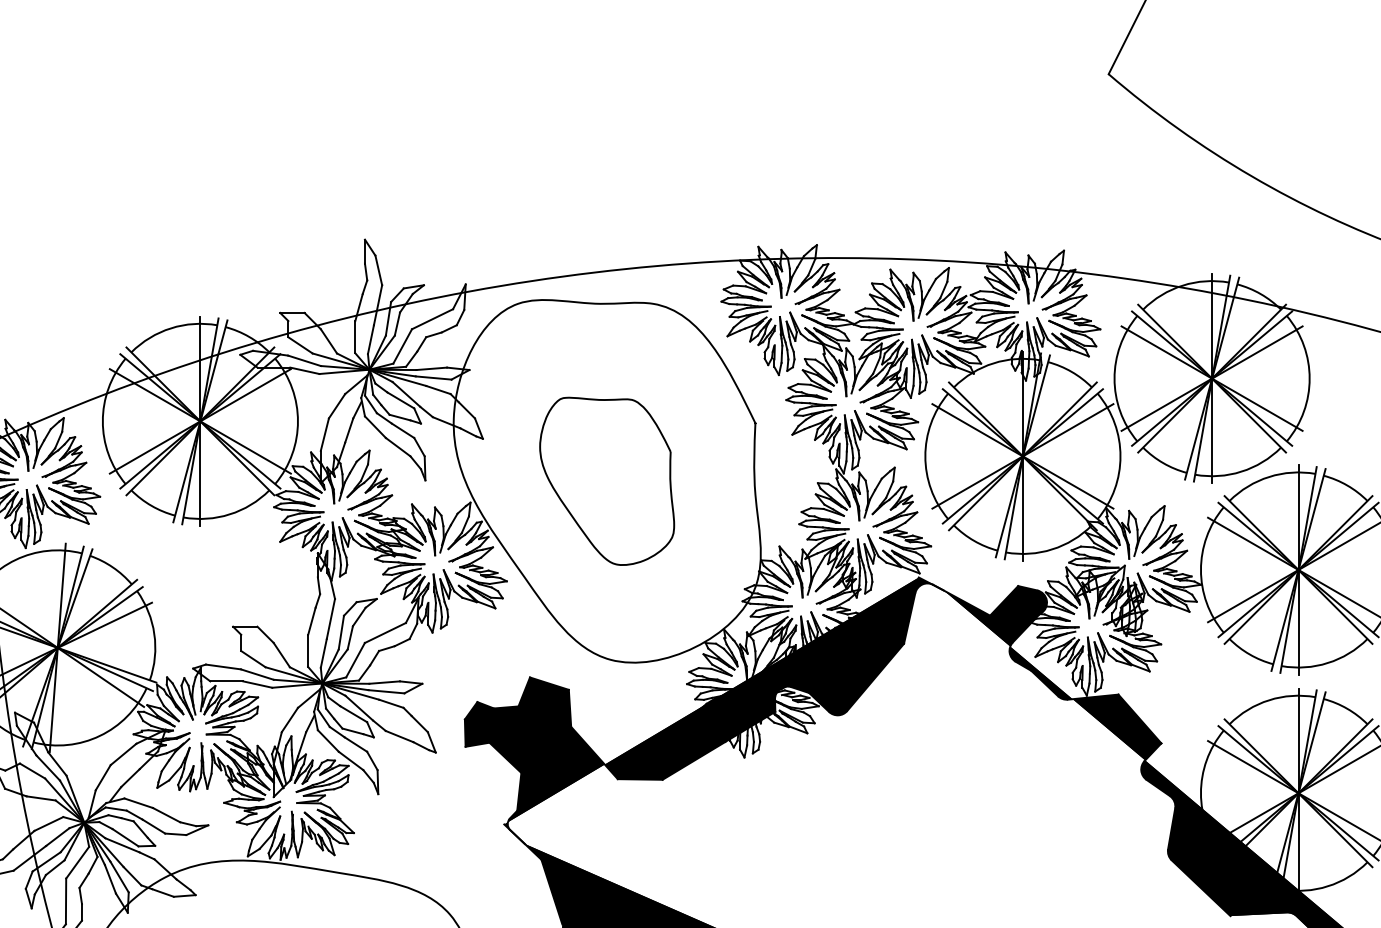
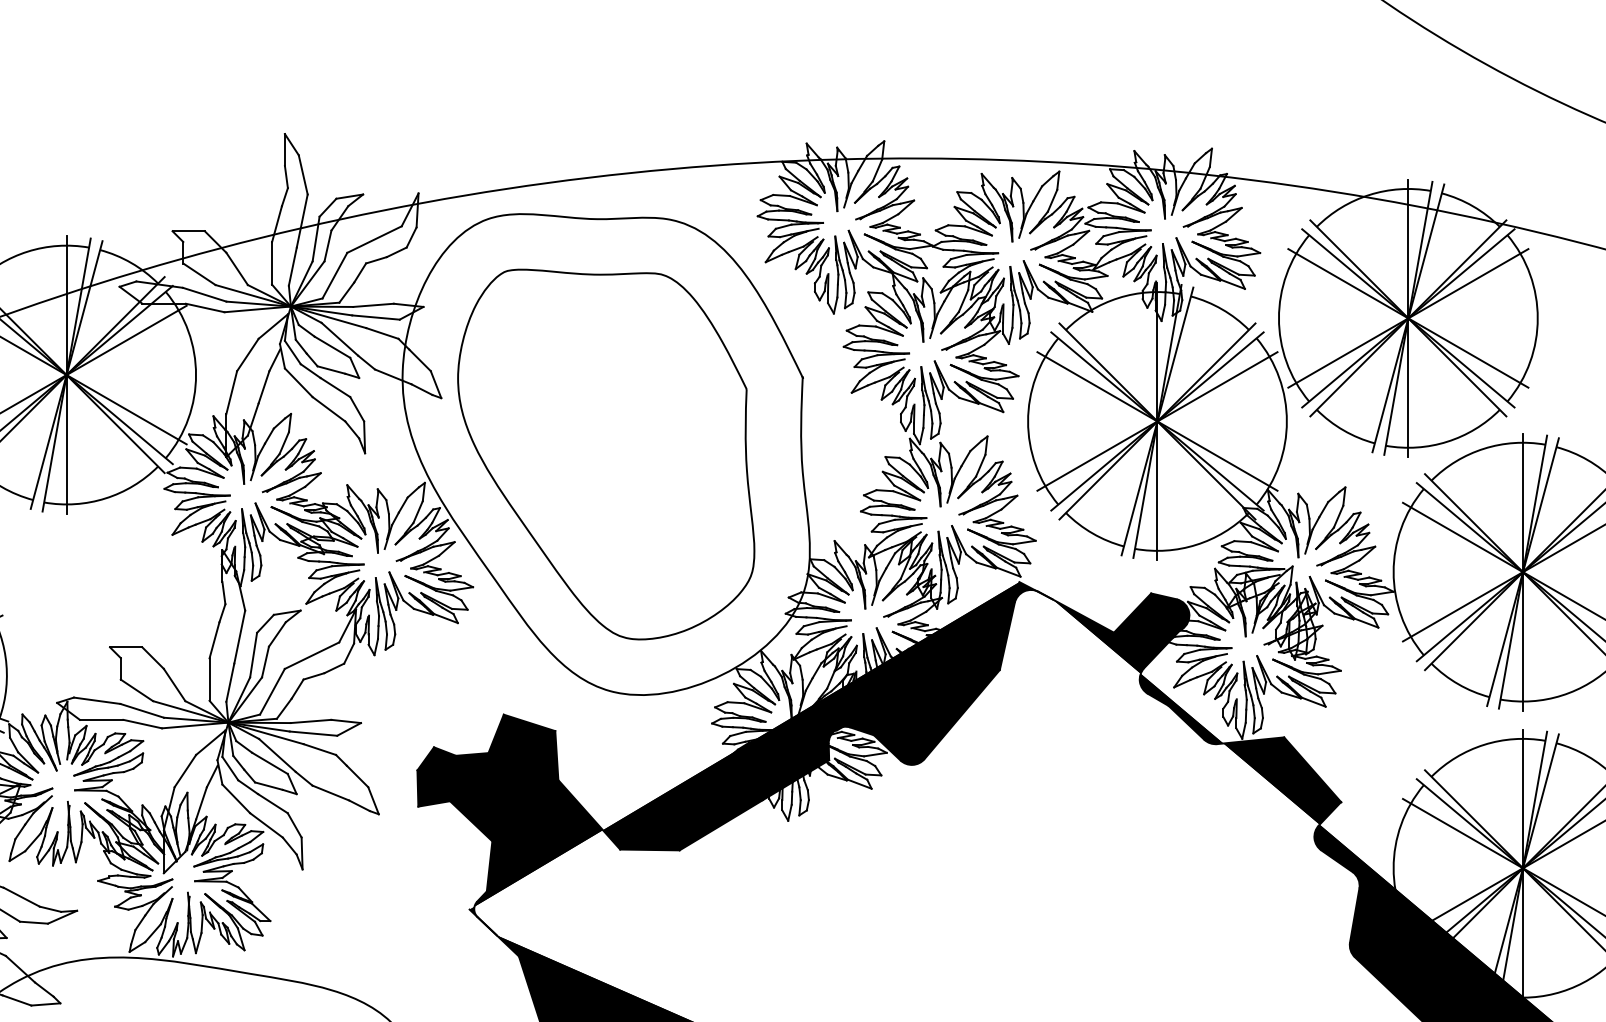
part: (606, 481) -> (605, 454), size x1.67

